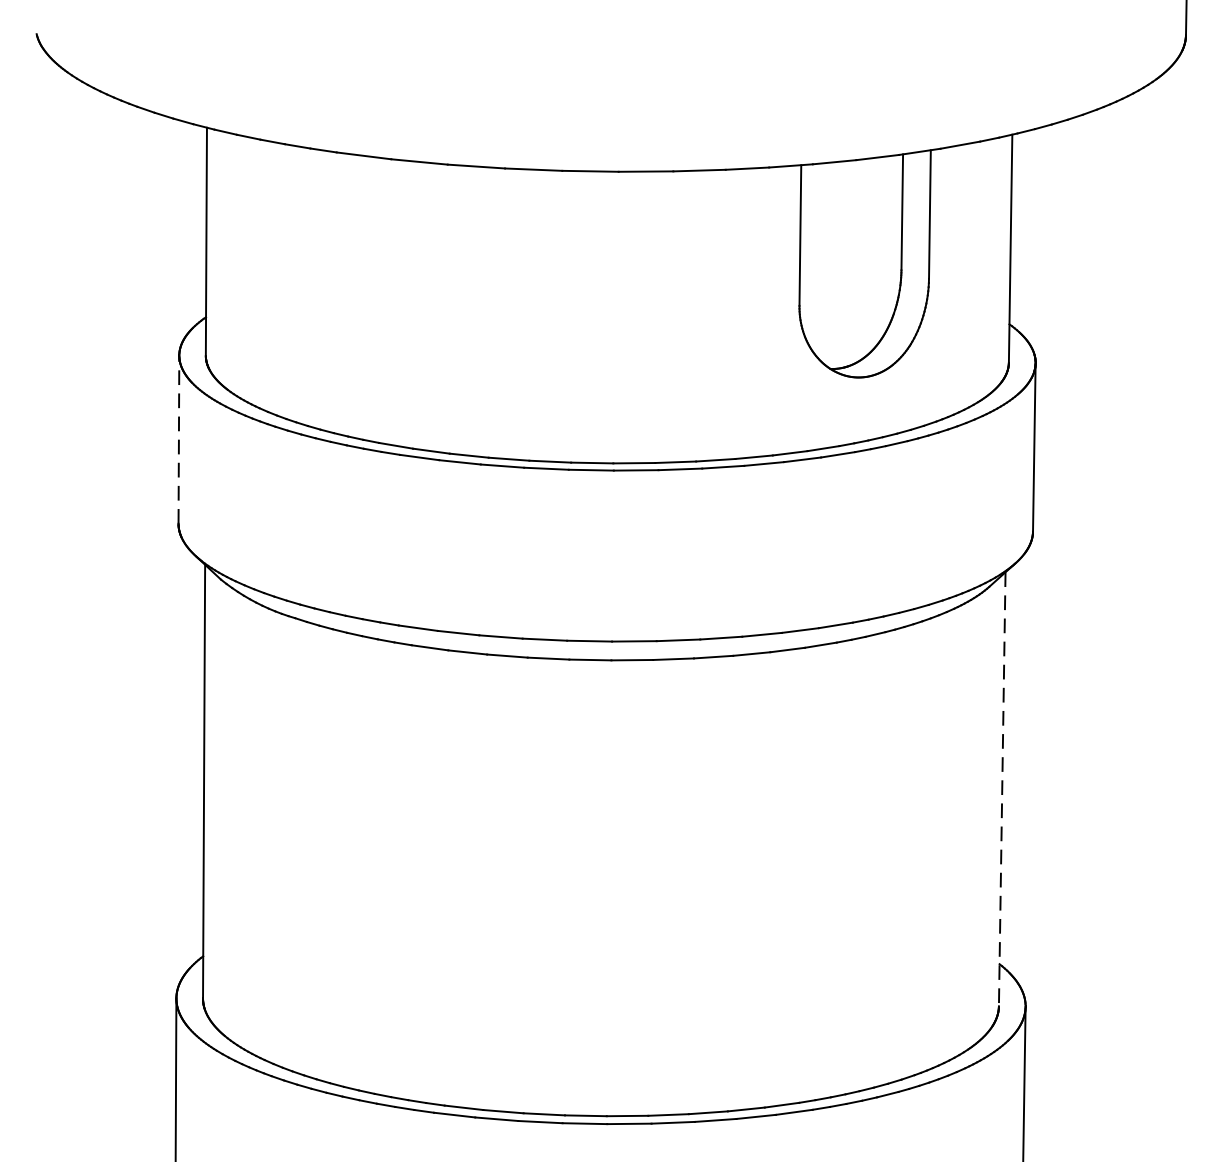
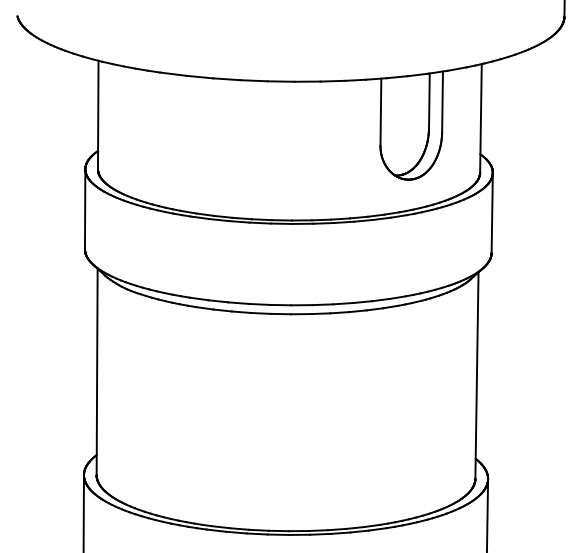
line: (179, 438) -> (85, 208), dashed -> solid
line: (1001, 791) -> (476, 376), dashed -> solid

